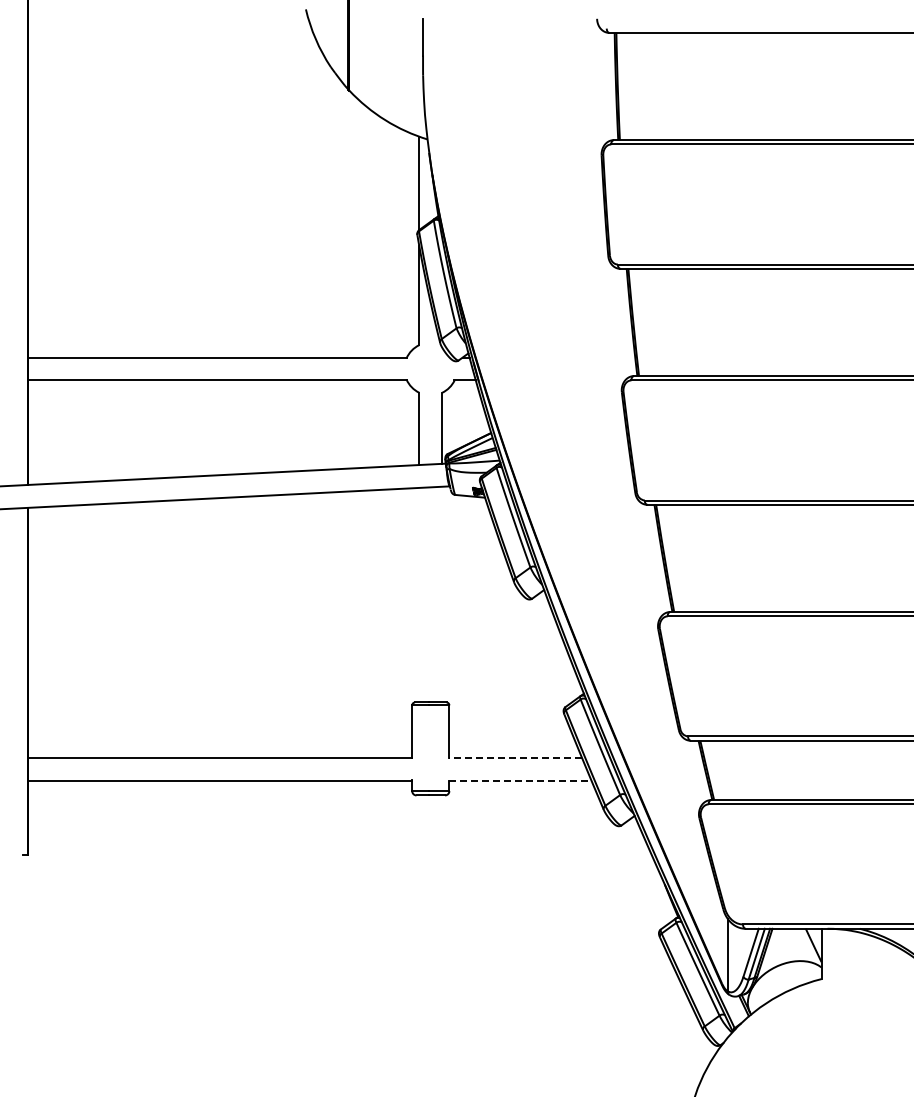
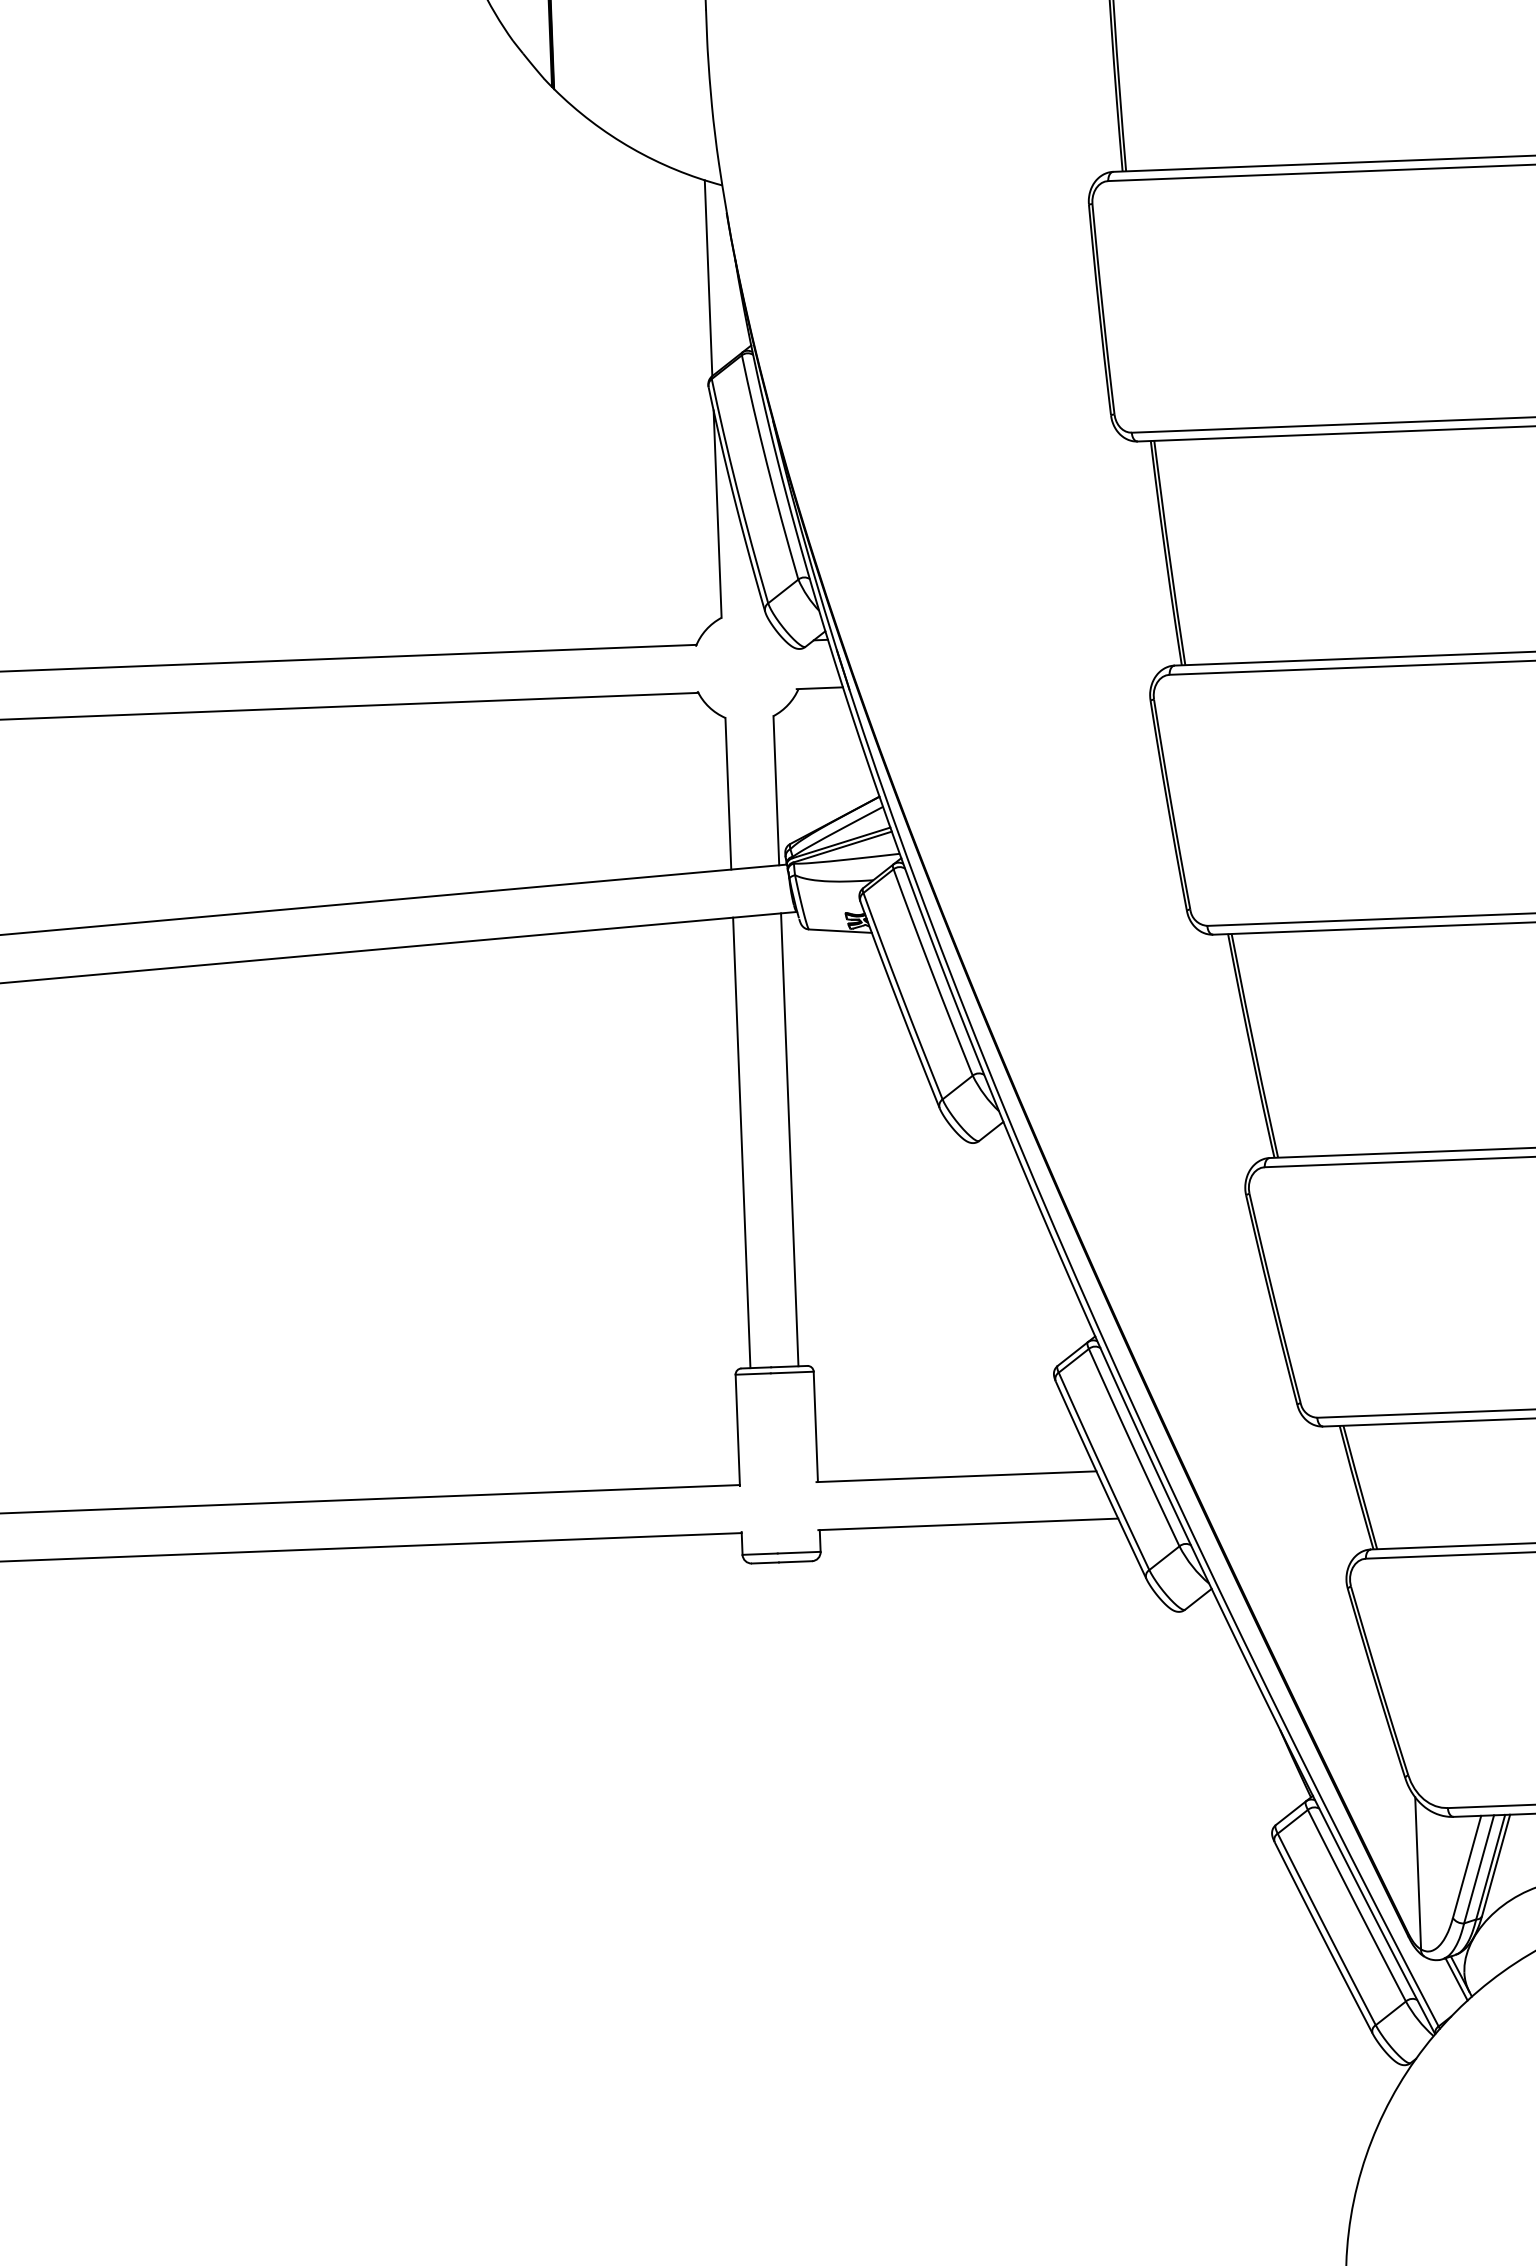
line: (419, 594) -> (742, 1141), added
line: (442, 594) -> (790, 1139), added
line: (515, 757) -> (956, 1475), dashed -> solid
line: (520, 780) -> (969, 1523), dashed -> solid

